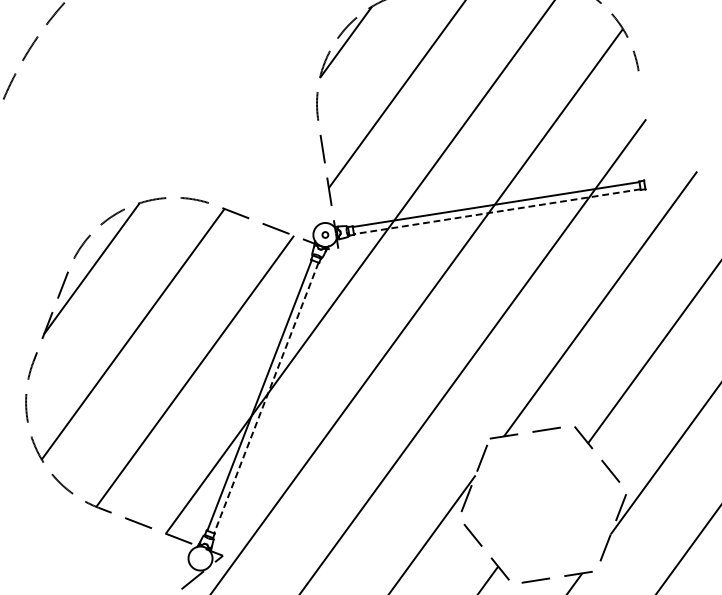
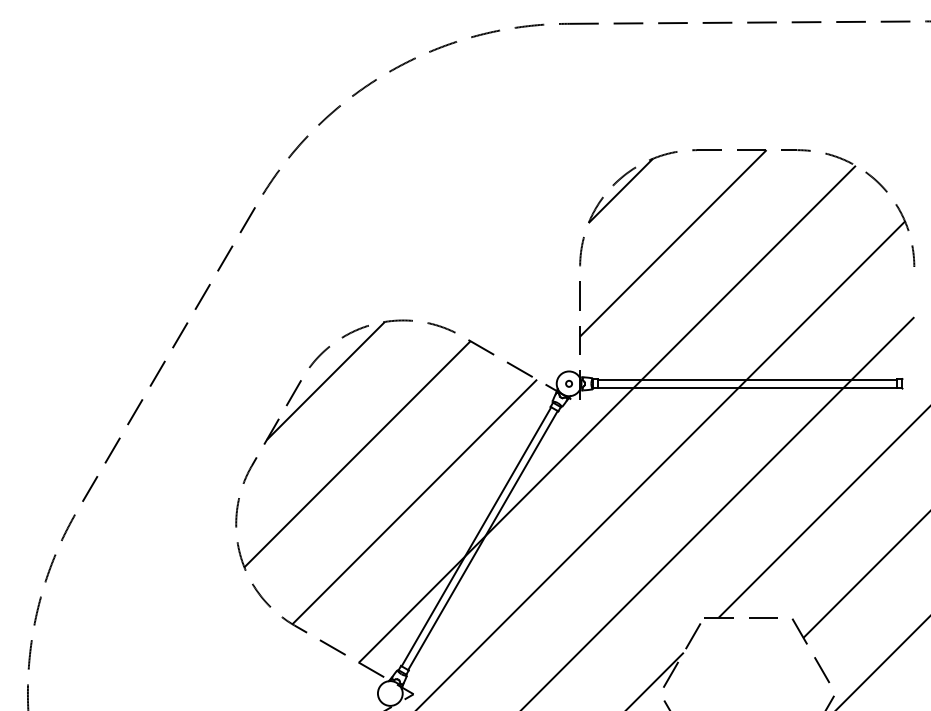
line: (496, 211) -> (747, 387), dashed -> solid
line: (265, 398) -> (482, 540), dashed -> solid

